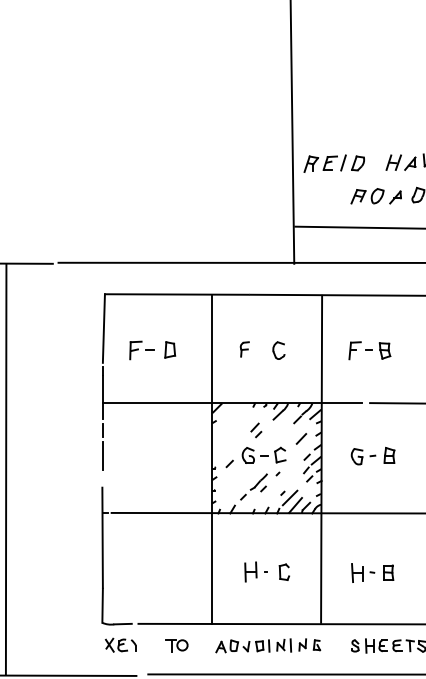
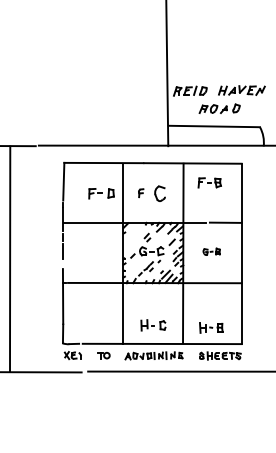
part: (152, 350) -> (101, 193), moved
part: (278, 350) -> (159, 193), size x1.6
part: (369, 350) -> (209, 182), moved
part: (372, 455) -> (211, 251), size x0.7
part: (267, 572) -> (153, 325), moved
part: (372, 572) -> (211, 327), moved

